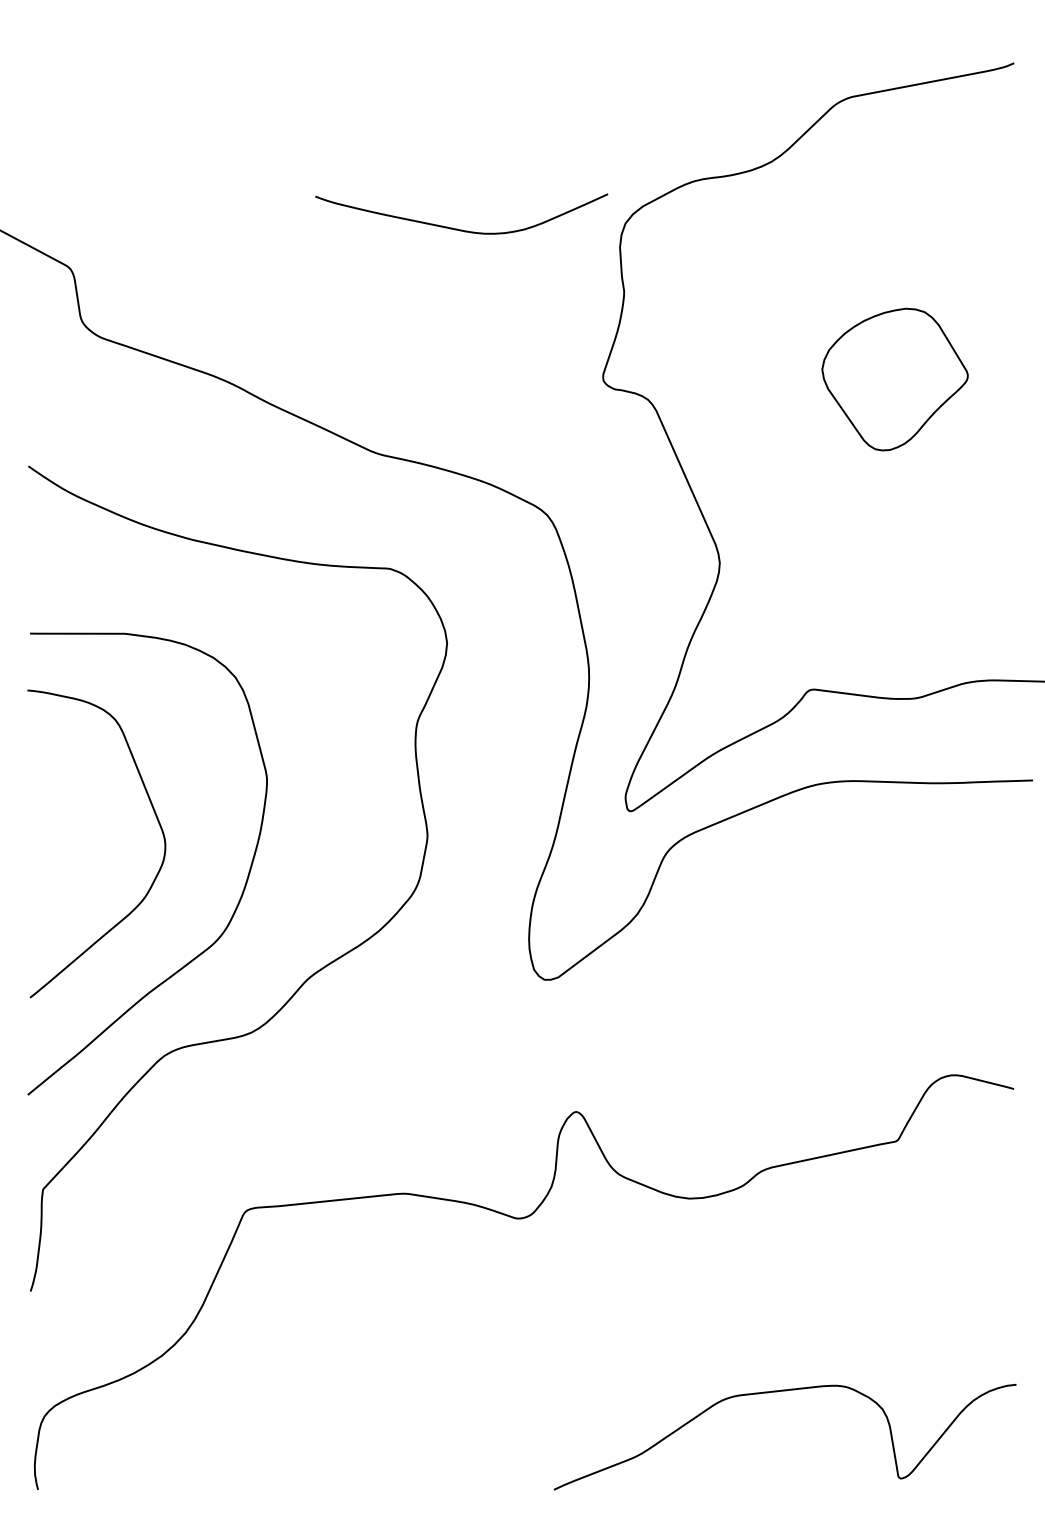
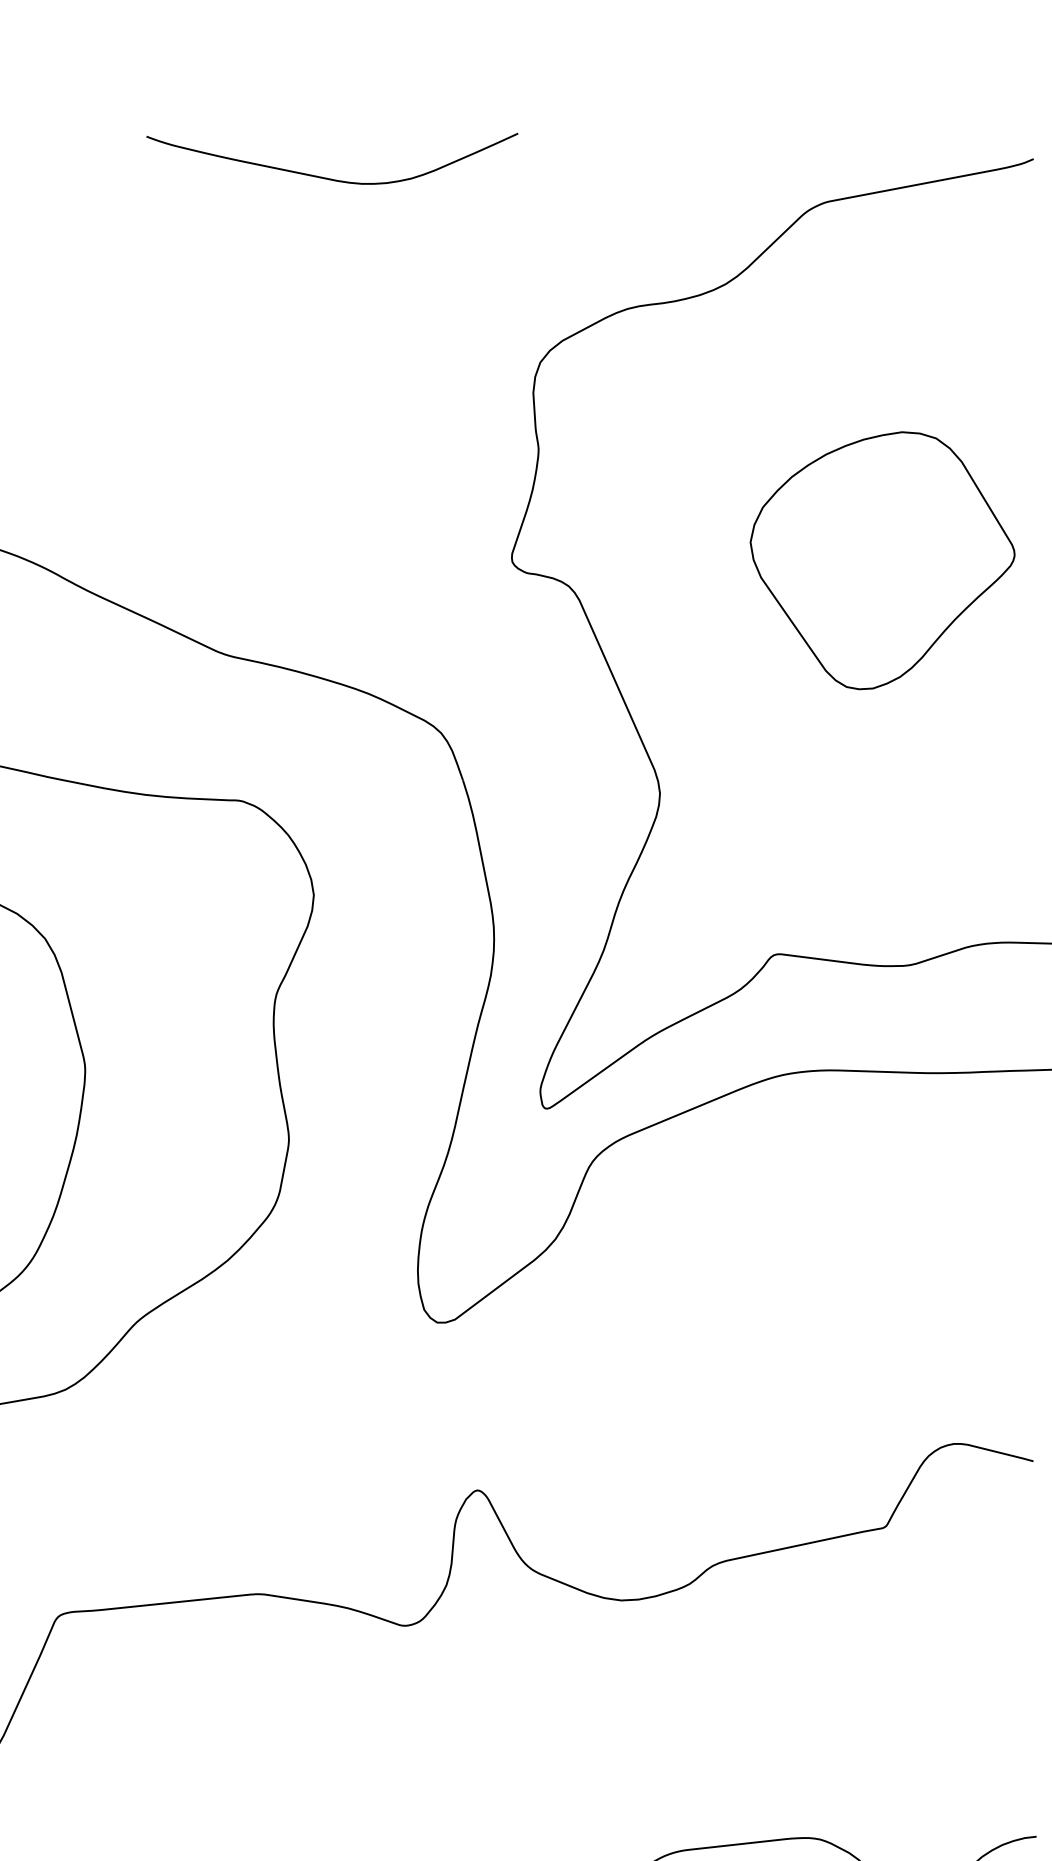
curve: (457, 228) -> (327, 177), moved
part: (894, 379) -> (881, 560), size x1.43

